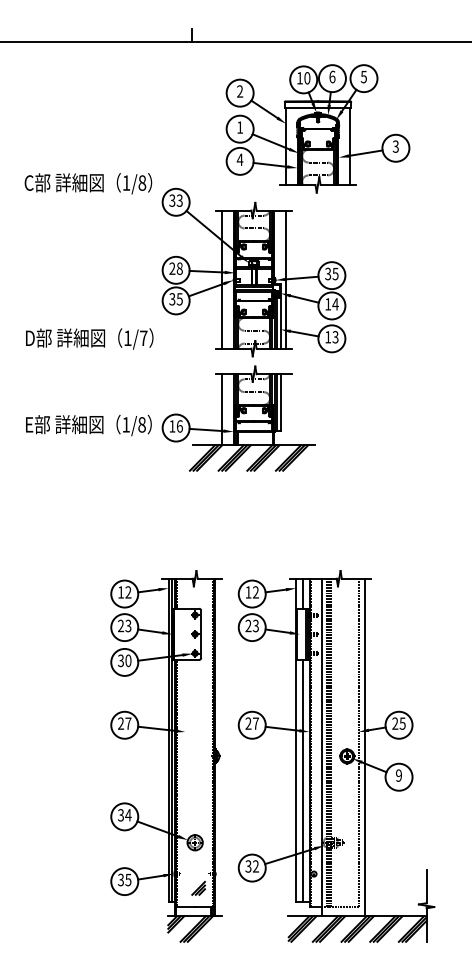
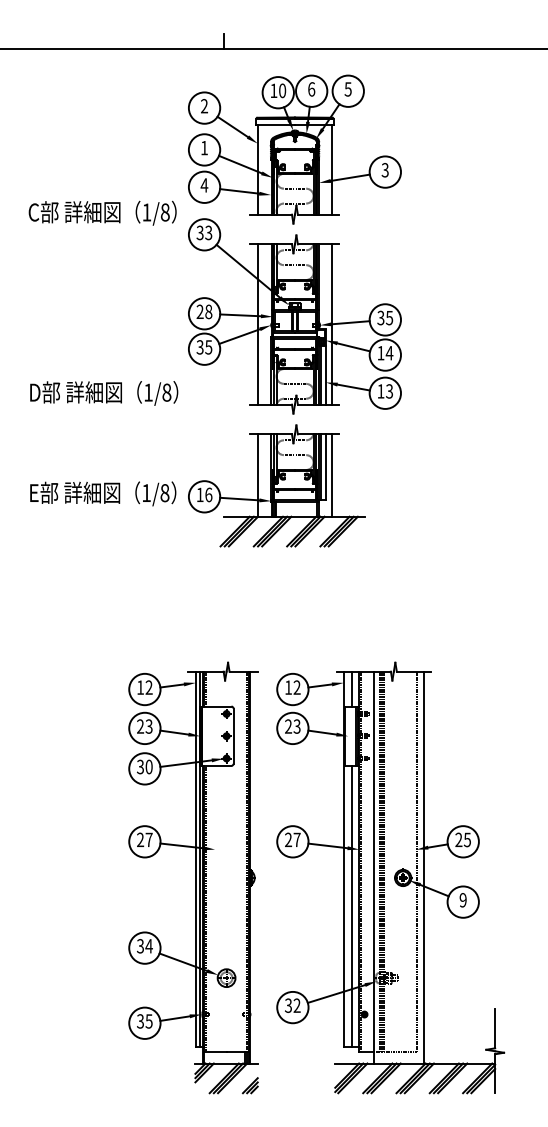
part: (317, 128) -> (294, 149), moved
text: (143, 338) -> (166, 392), 1/7 -> 1/8
line: (286, 409) -> (332, 475), added
part: (198, 888) -> (250, 1085), moved

